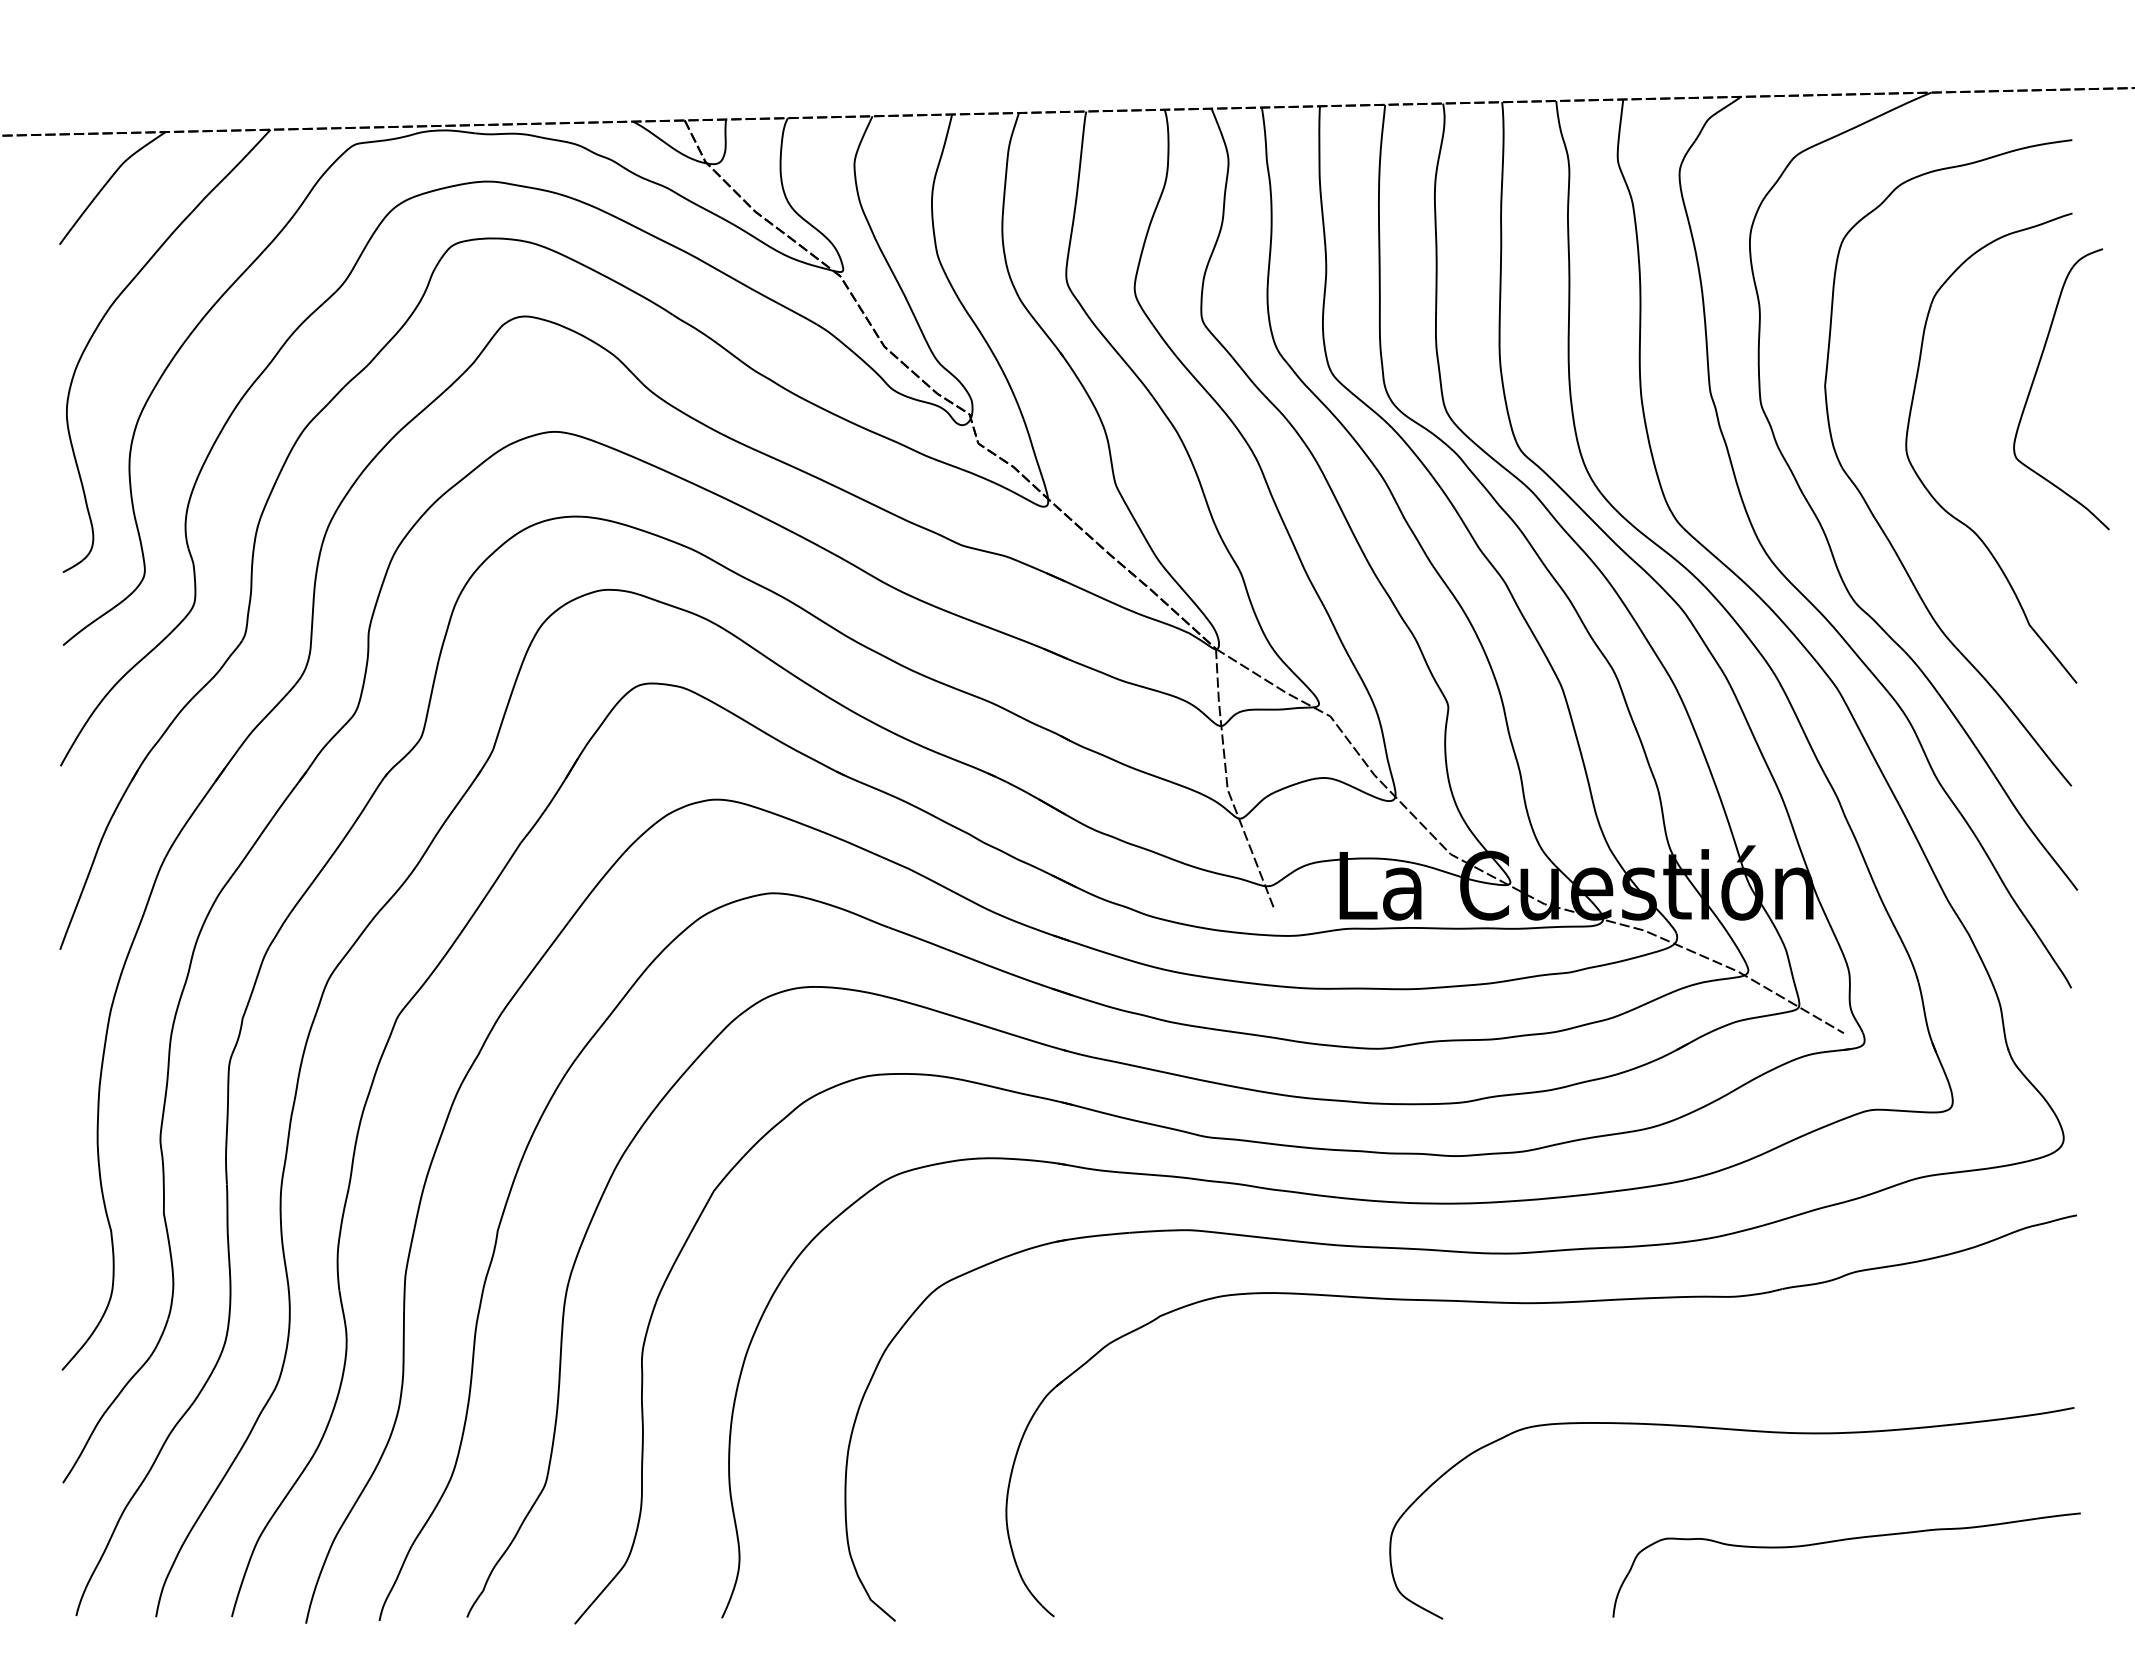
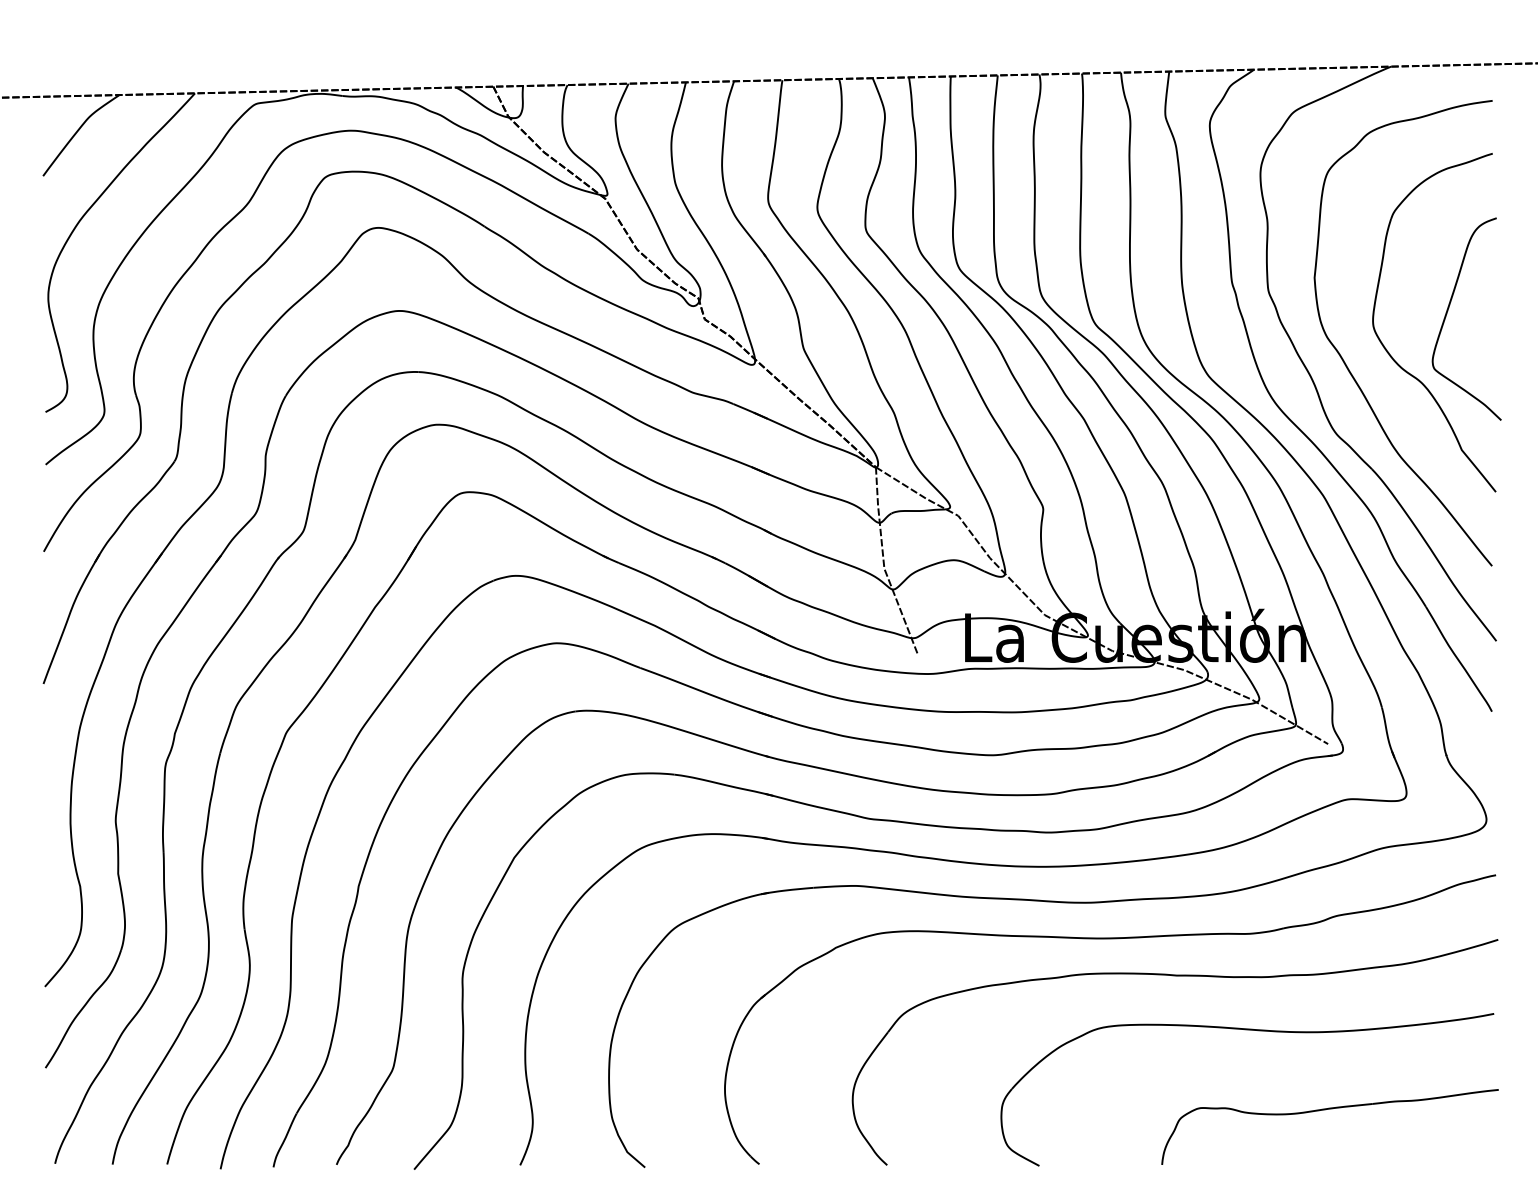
curve: (2034, 381) -> (1447, 313), moved
part: (1631, 1355) -> (1175, 976), added

